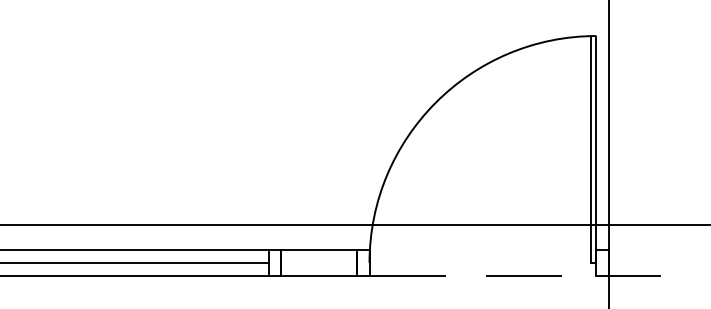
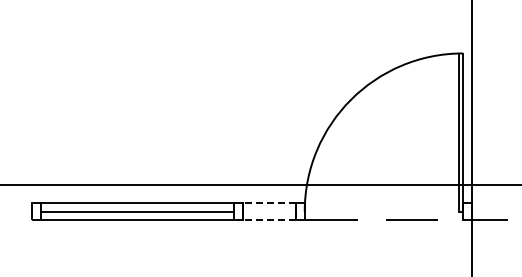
line: (318, 250) -> (269, 202), solid -> dashed
line: (318, 275) -> (269, 220), solid -> dashed

